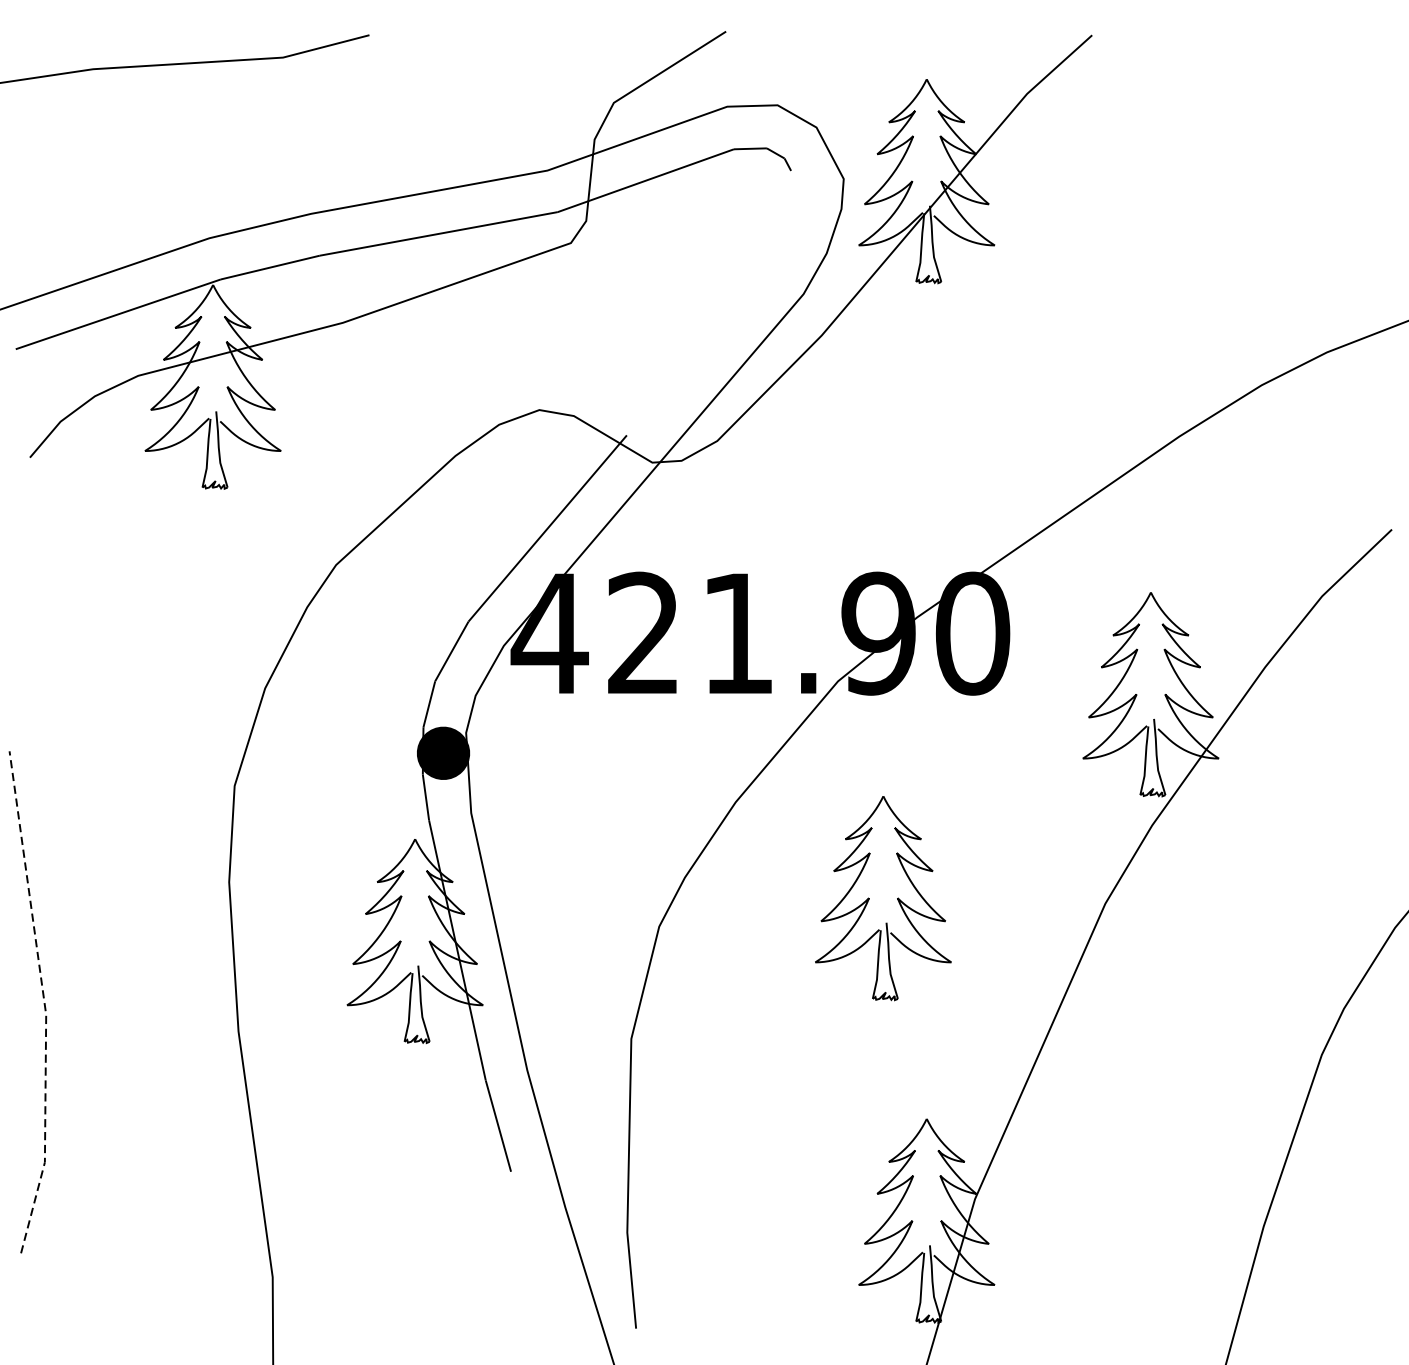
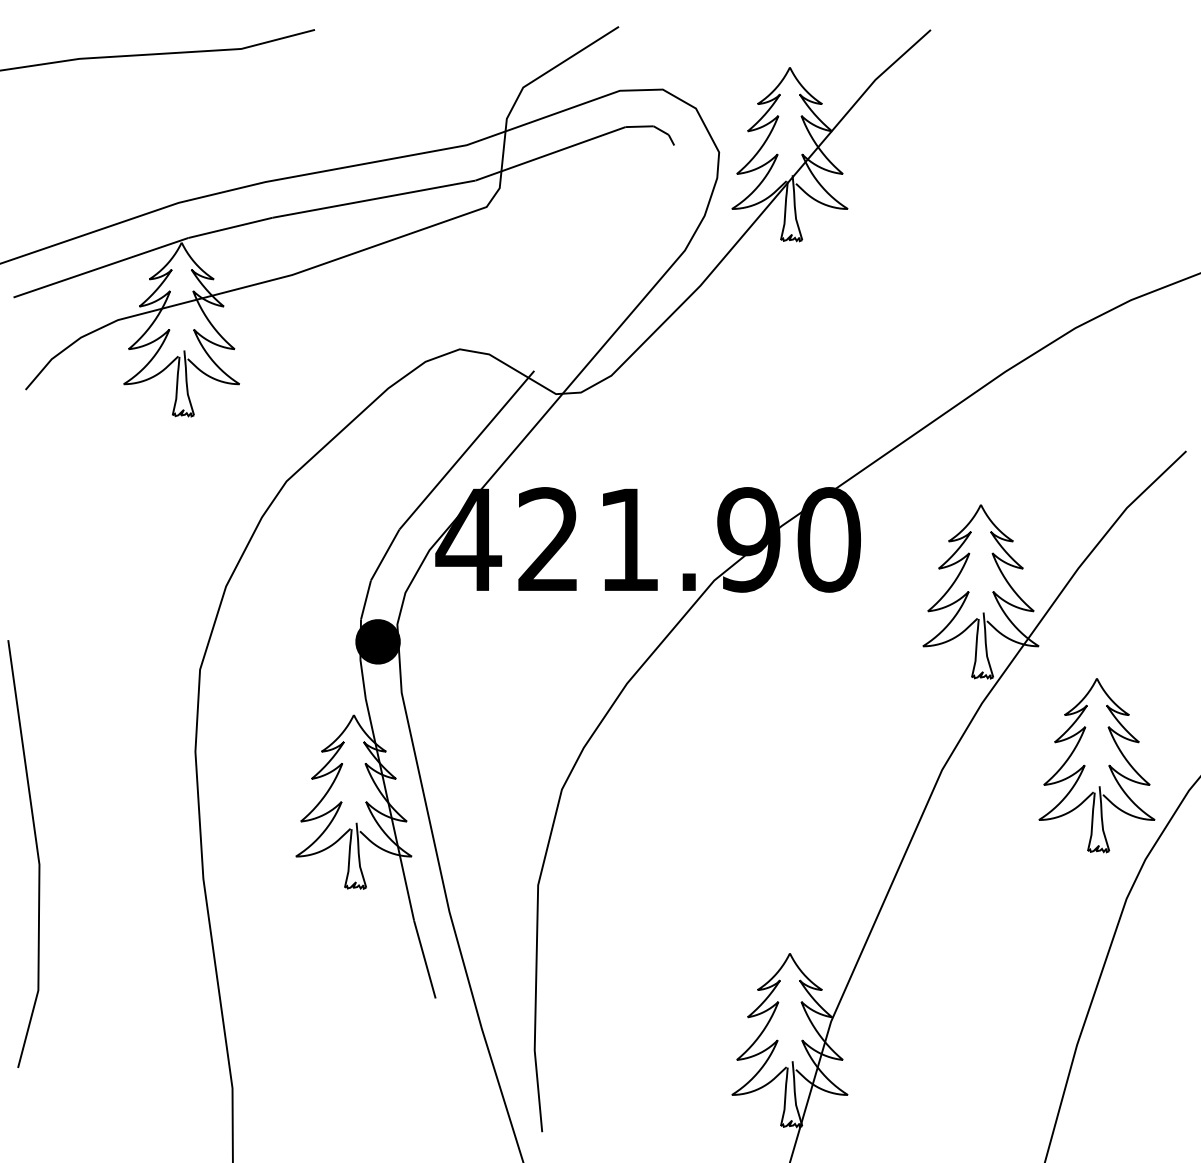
part: (882, 898) -> (1096, 765), moved
line: (45, 1004) -> (38, 855), dashed -> solid

